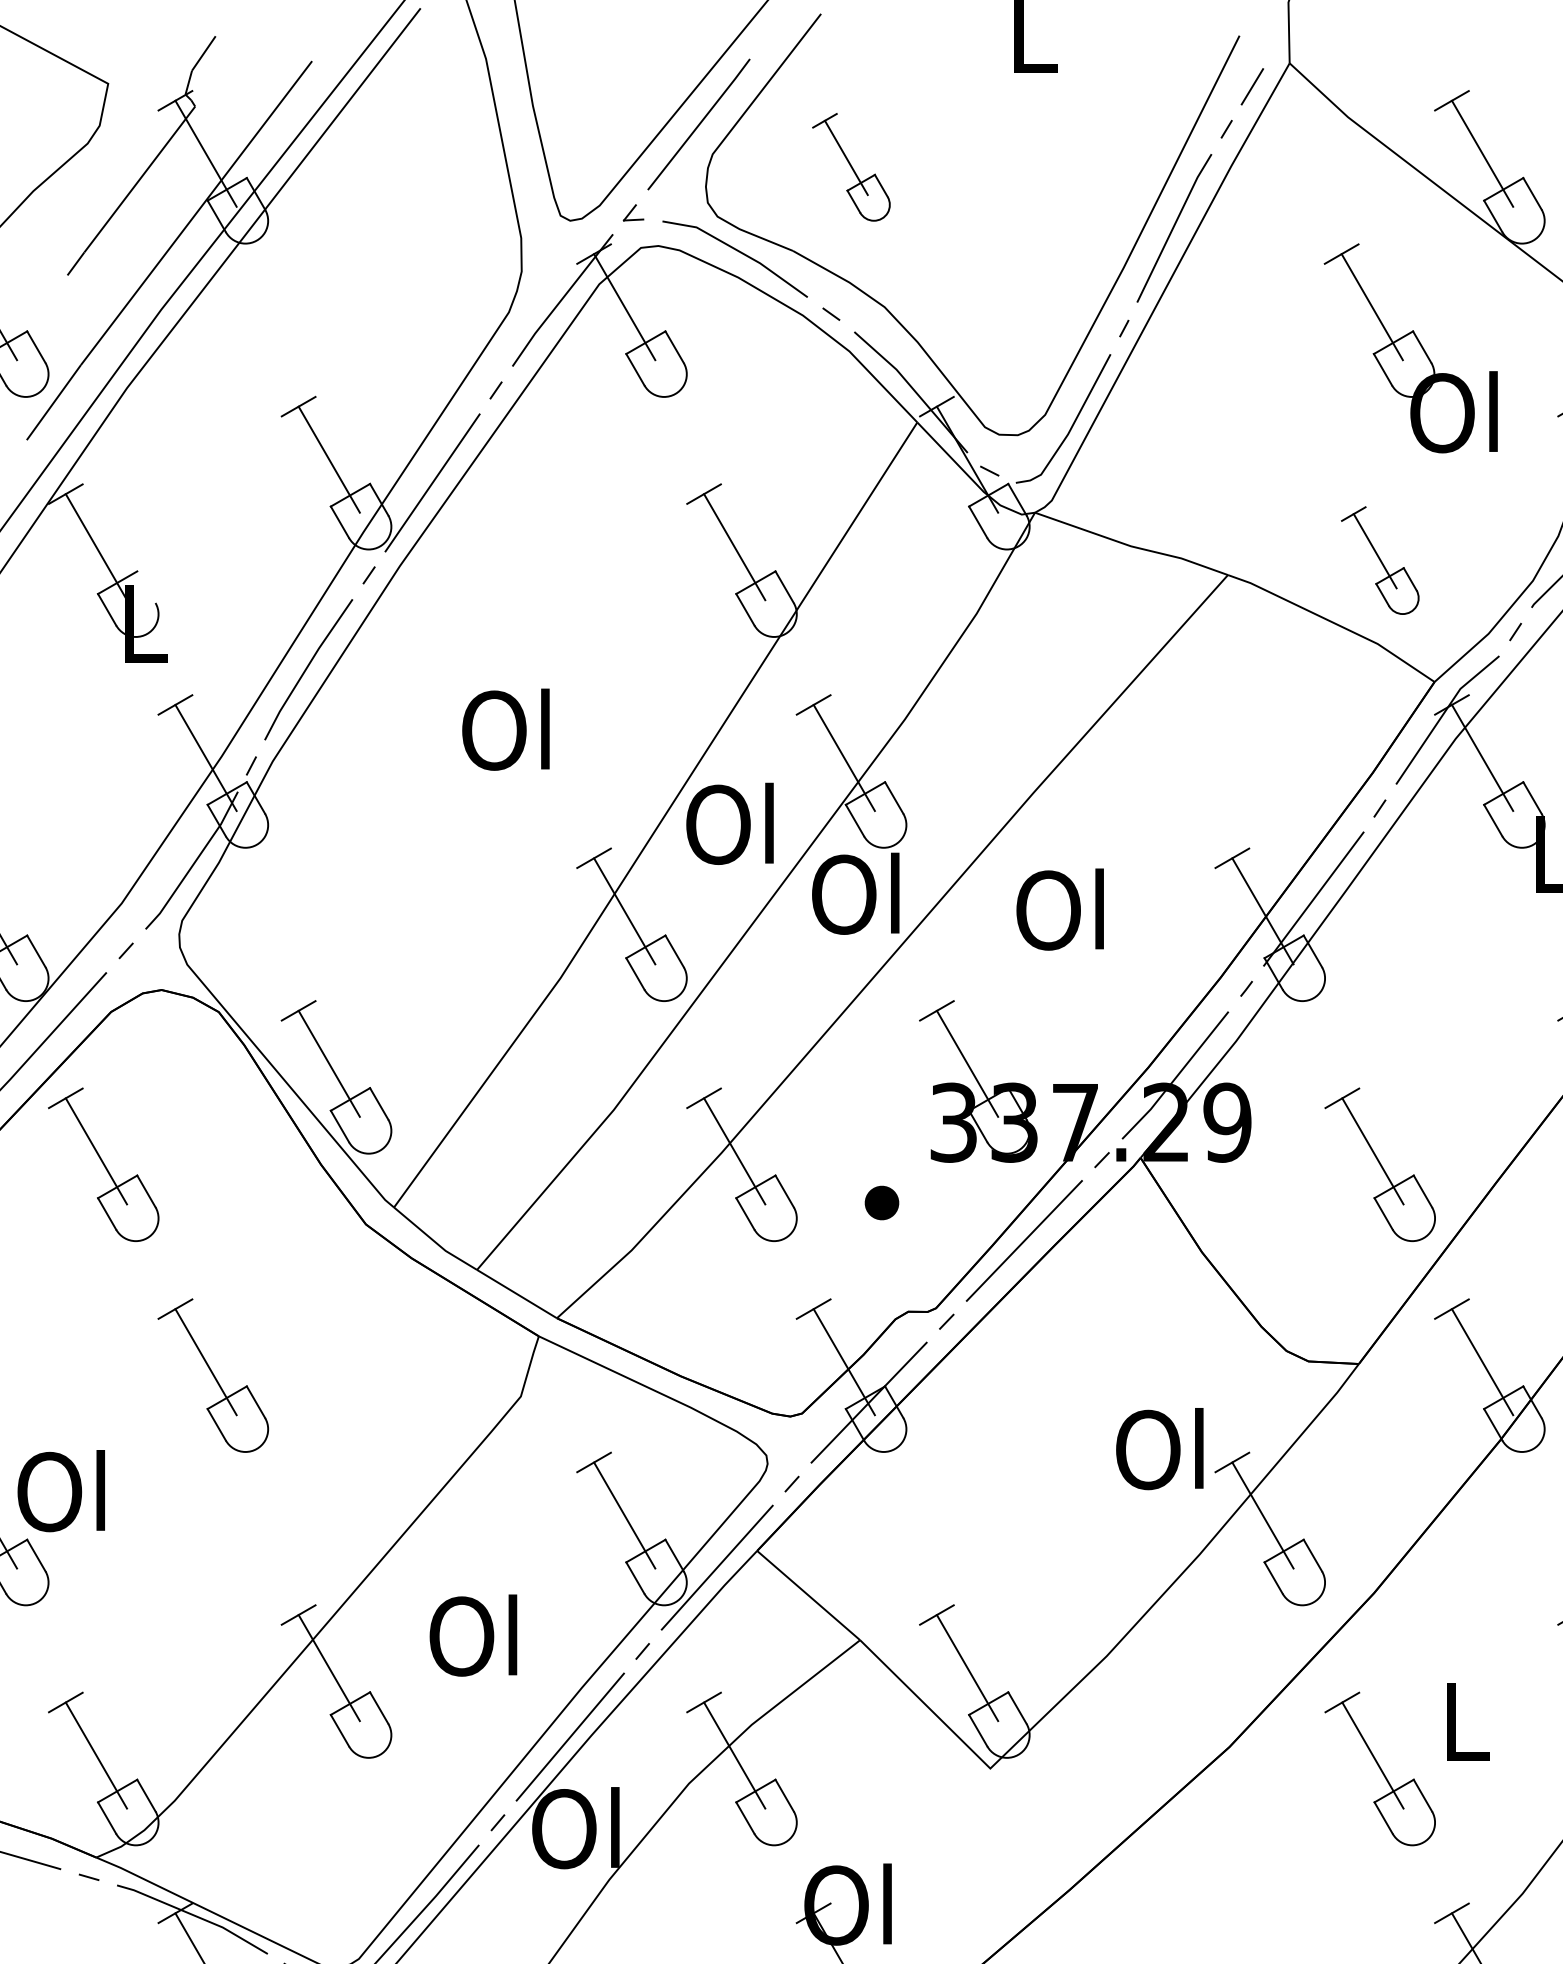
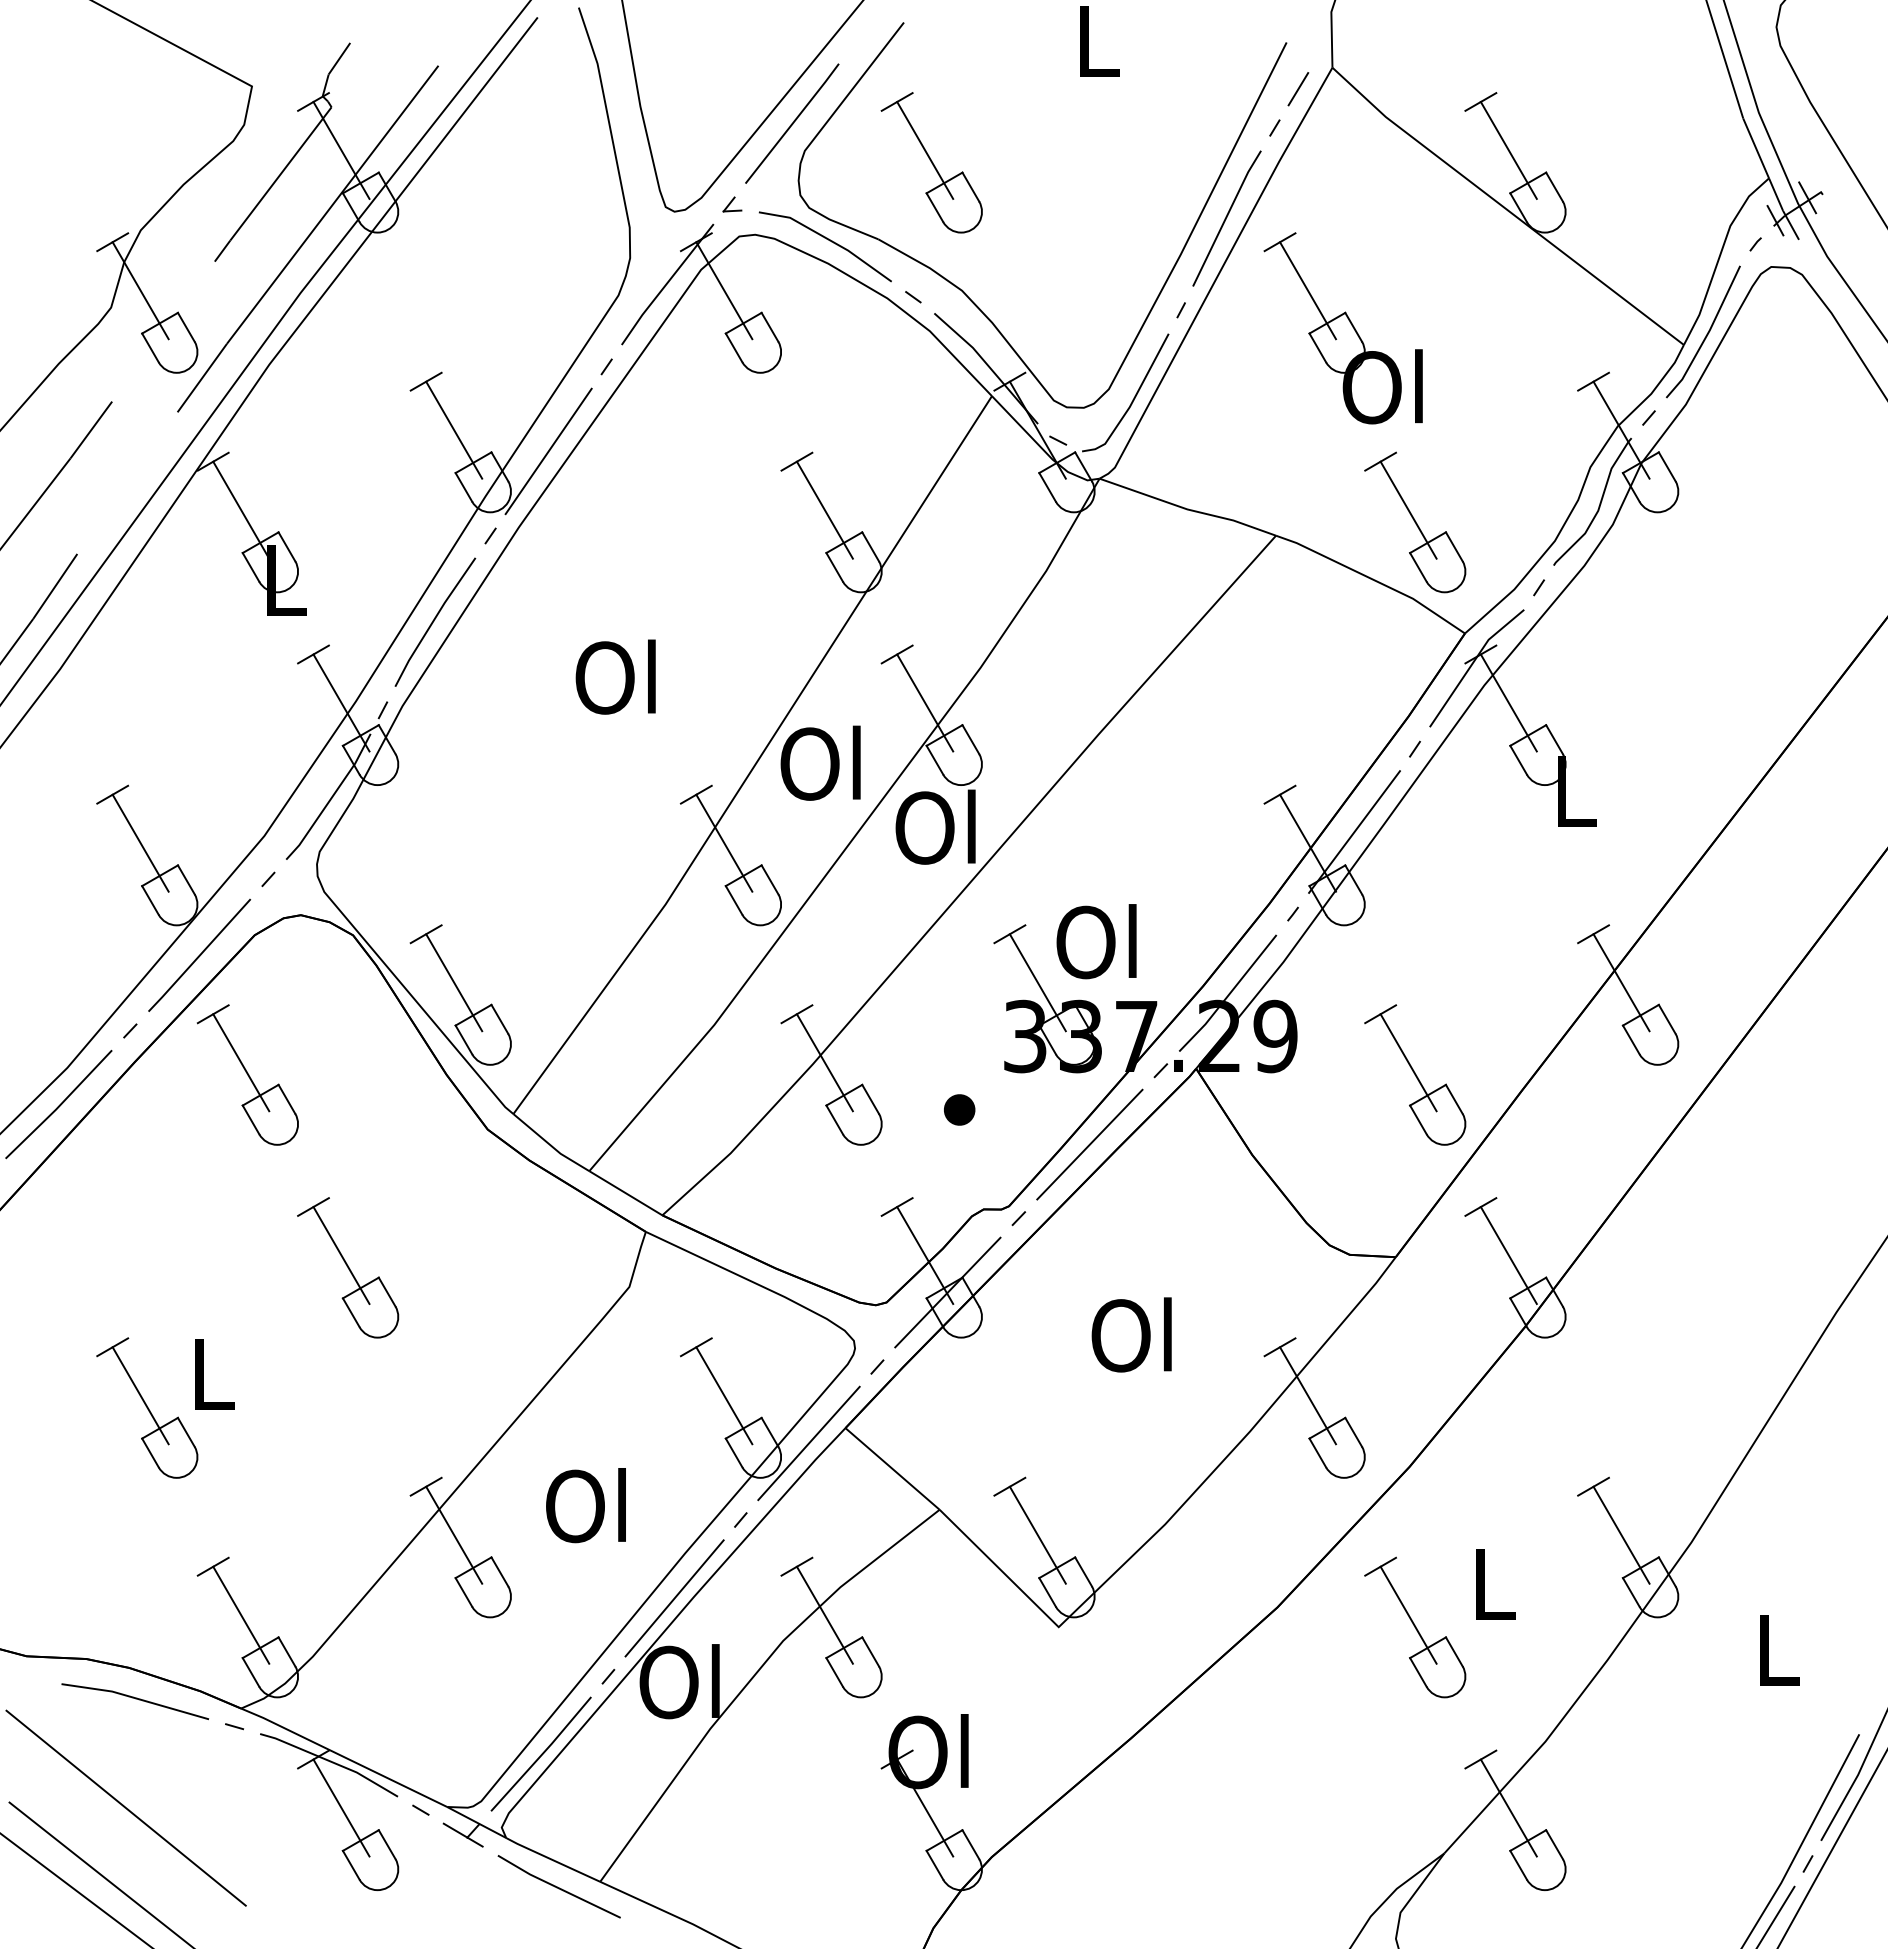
part: (851, 166) -> (931, 162), size x1.43
part: (1410, 348) -> (1342, 328), moved
part: (1380, 560) -> (1415, 522), size x1.43
line: (145, 586) -> (286, 546), added
text: (1060, 909) -> (1096, 941), moved
text: (1159, 1448) -> (1131, 1334), moved
text: (61, 1490) -> (209, 1372), Ol -> L

